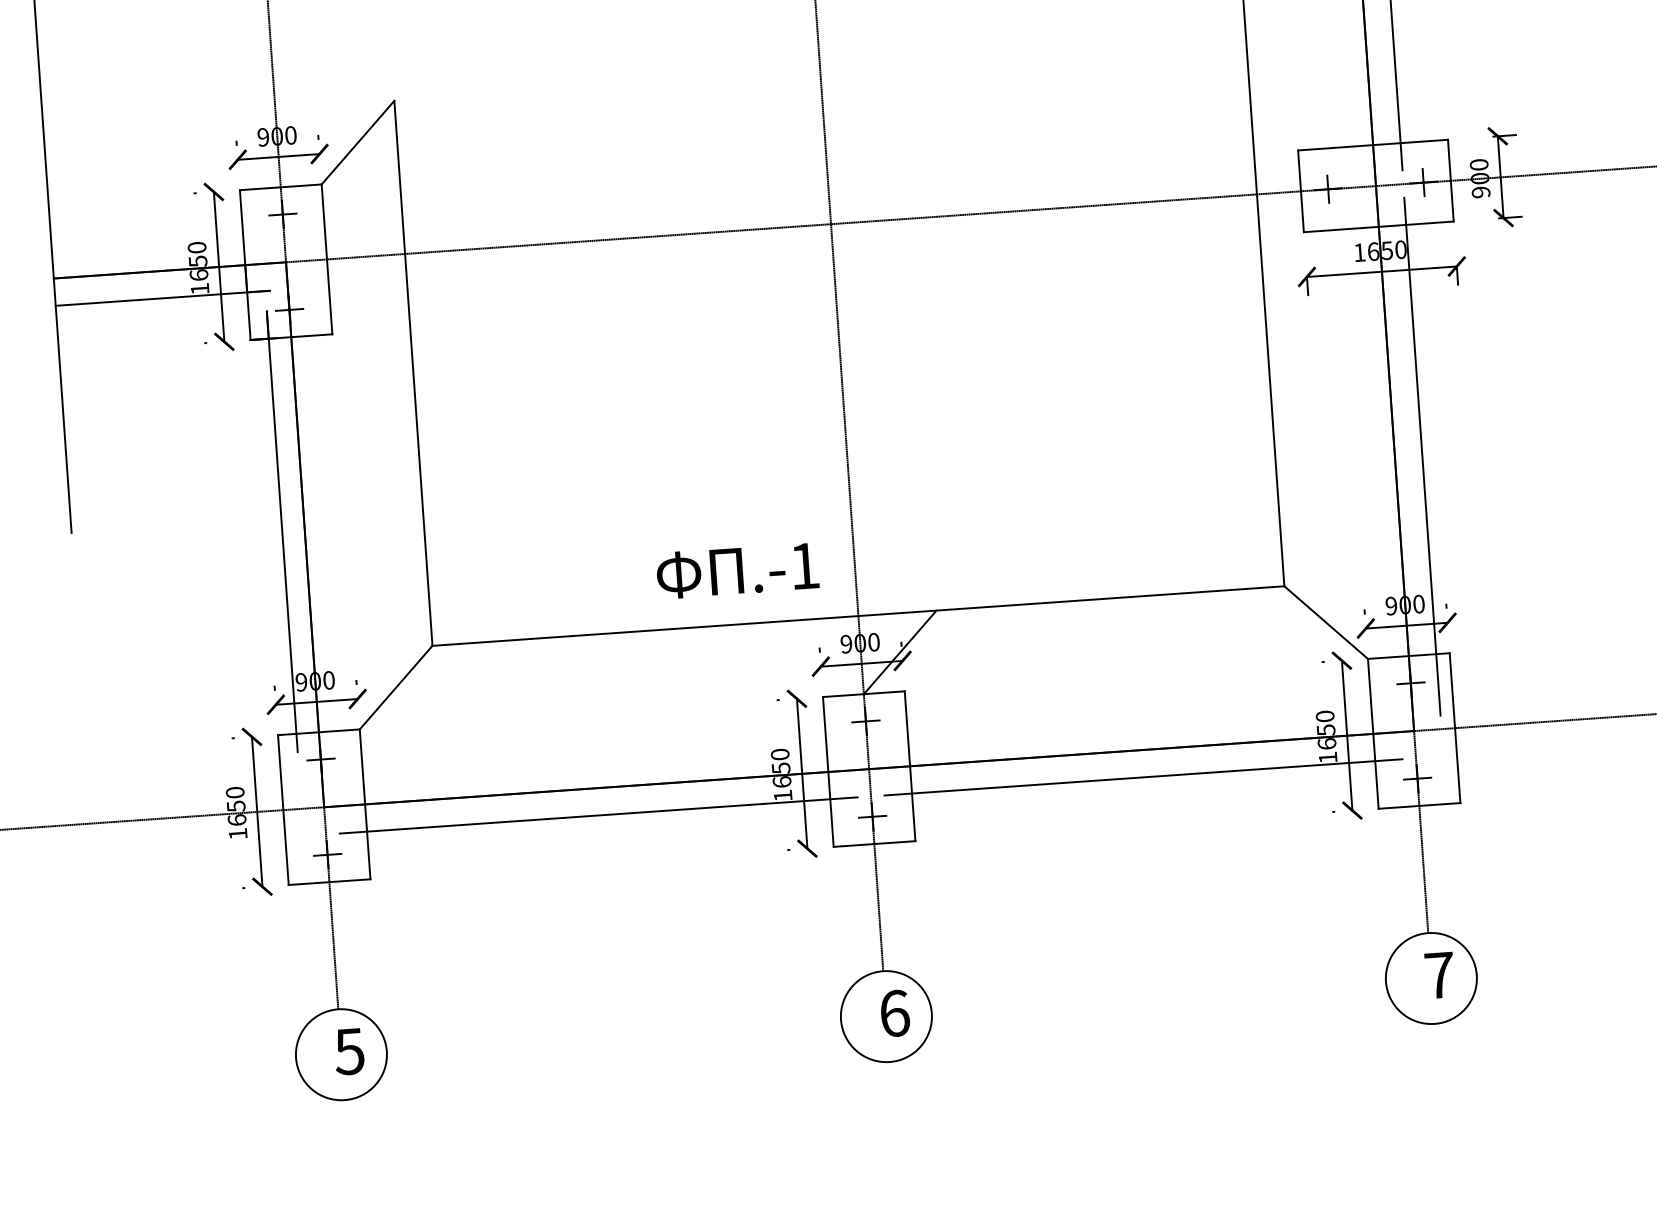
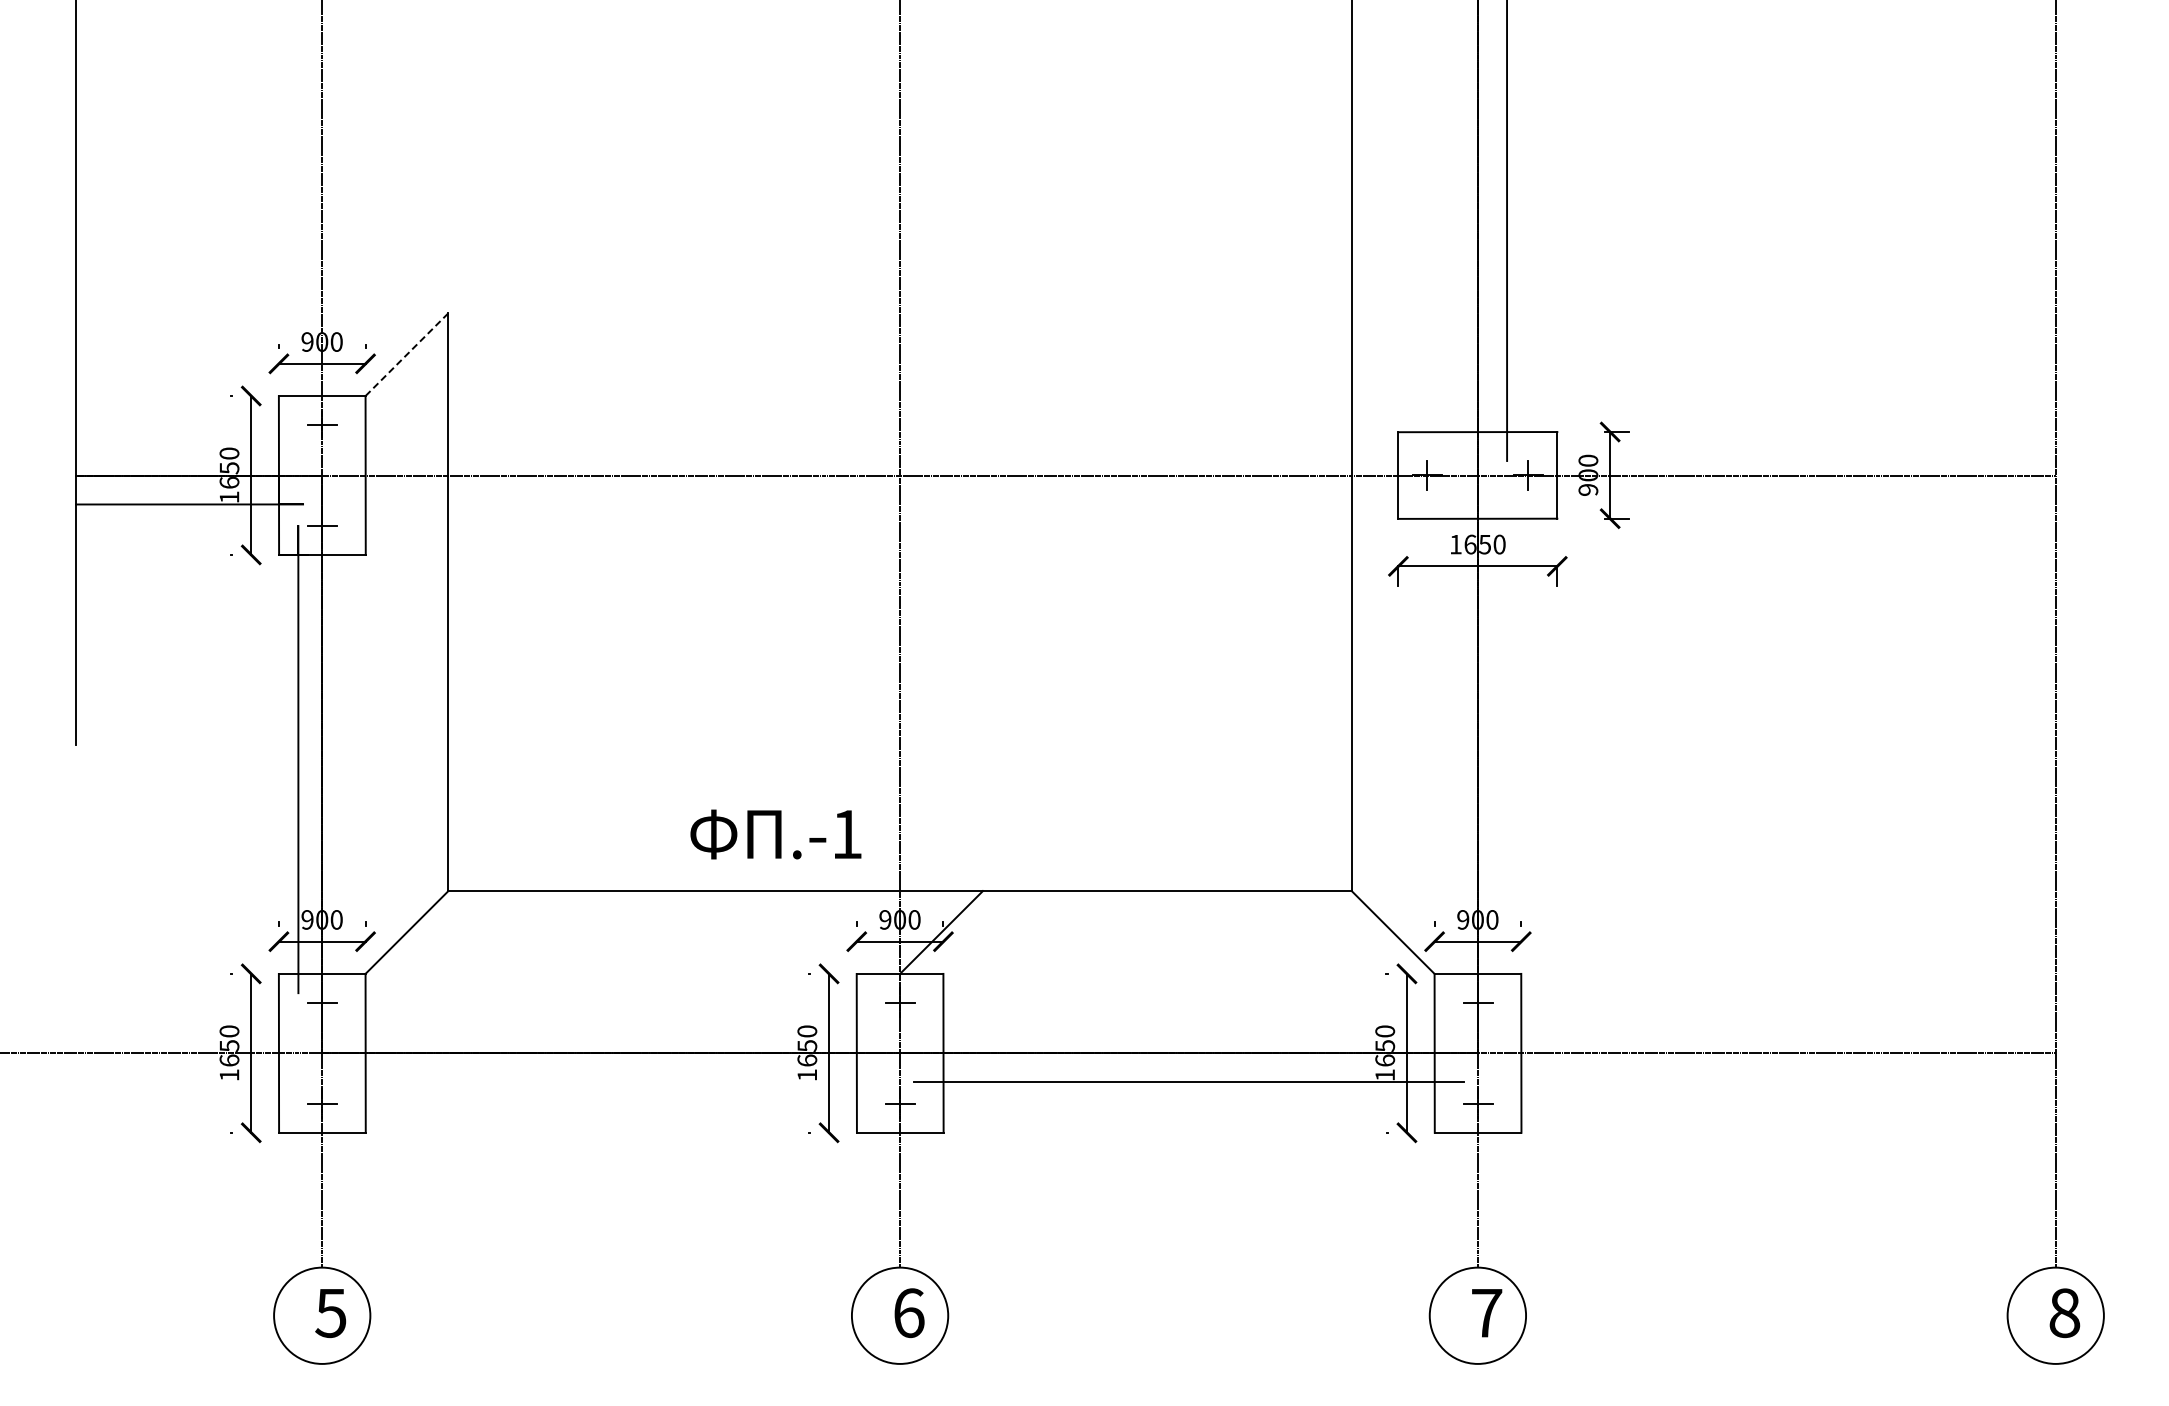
line: (358, 142) -> (407, 354), solid -> dashed
line: (1421, 456) -> (1506, 764), removed
line: (597, 815) -> (610, 1082), removed

